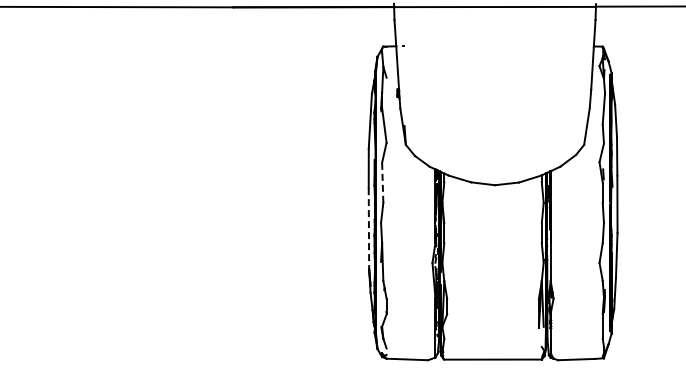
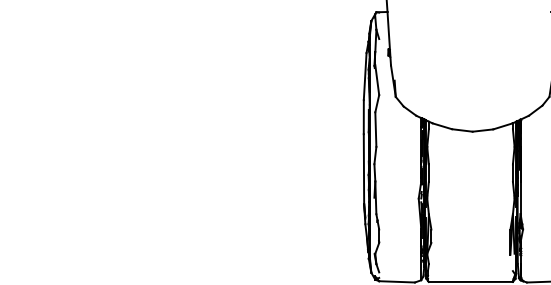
line: (382, 182) -> (375, 129), dashed -> solid
line: (368, 228) -> (363, 168), dashed -> solid

